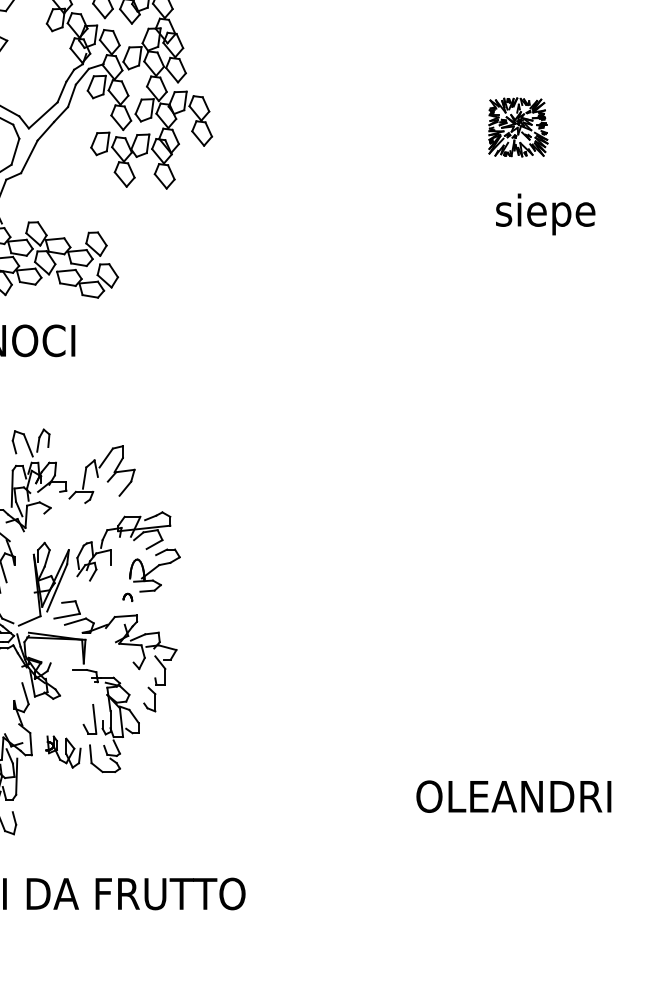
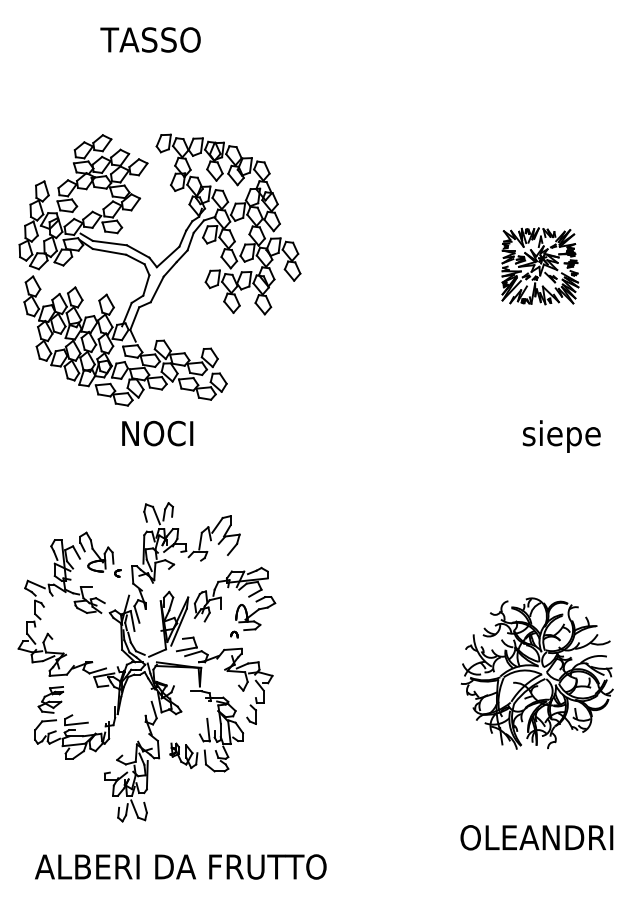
part: (518, 127) -> (540, 266), size x1.67
text: (545, 214) -> (561, 436), moved
part: (513, 647) -> (536, 673), added
text: (513, 796) -> (536, 837), moved

